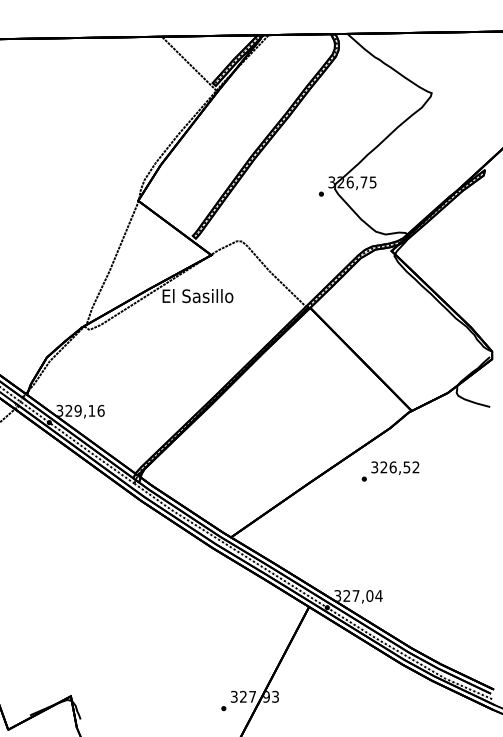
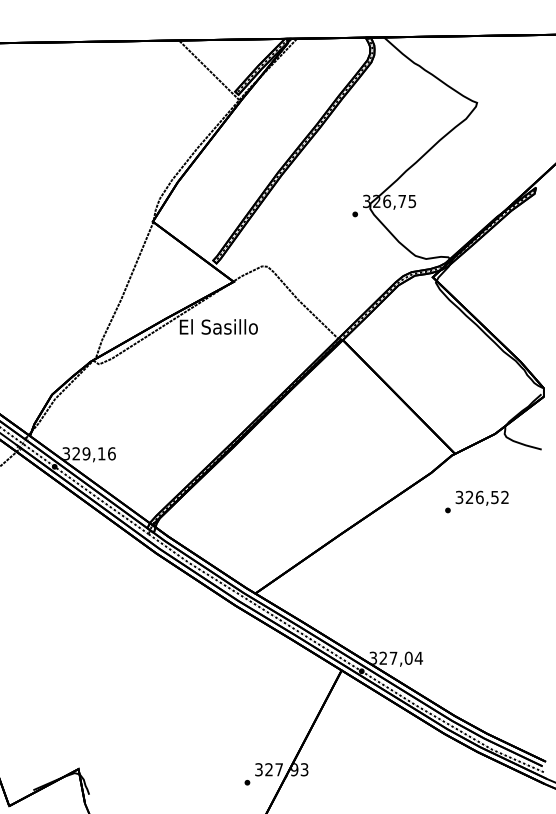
text: (390, 471) -> (476, 502), moved

